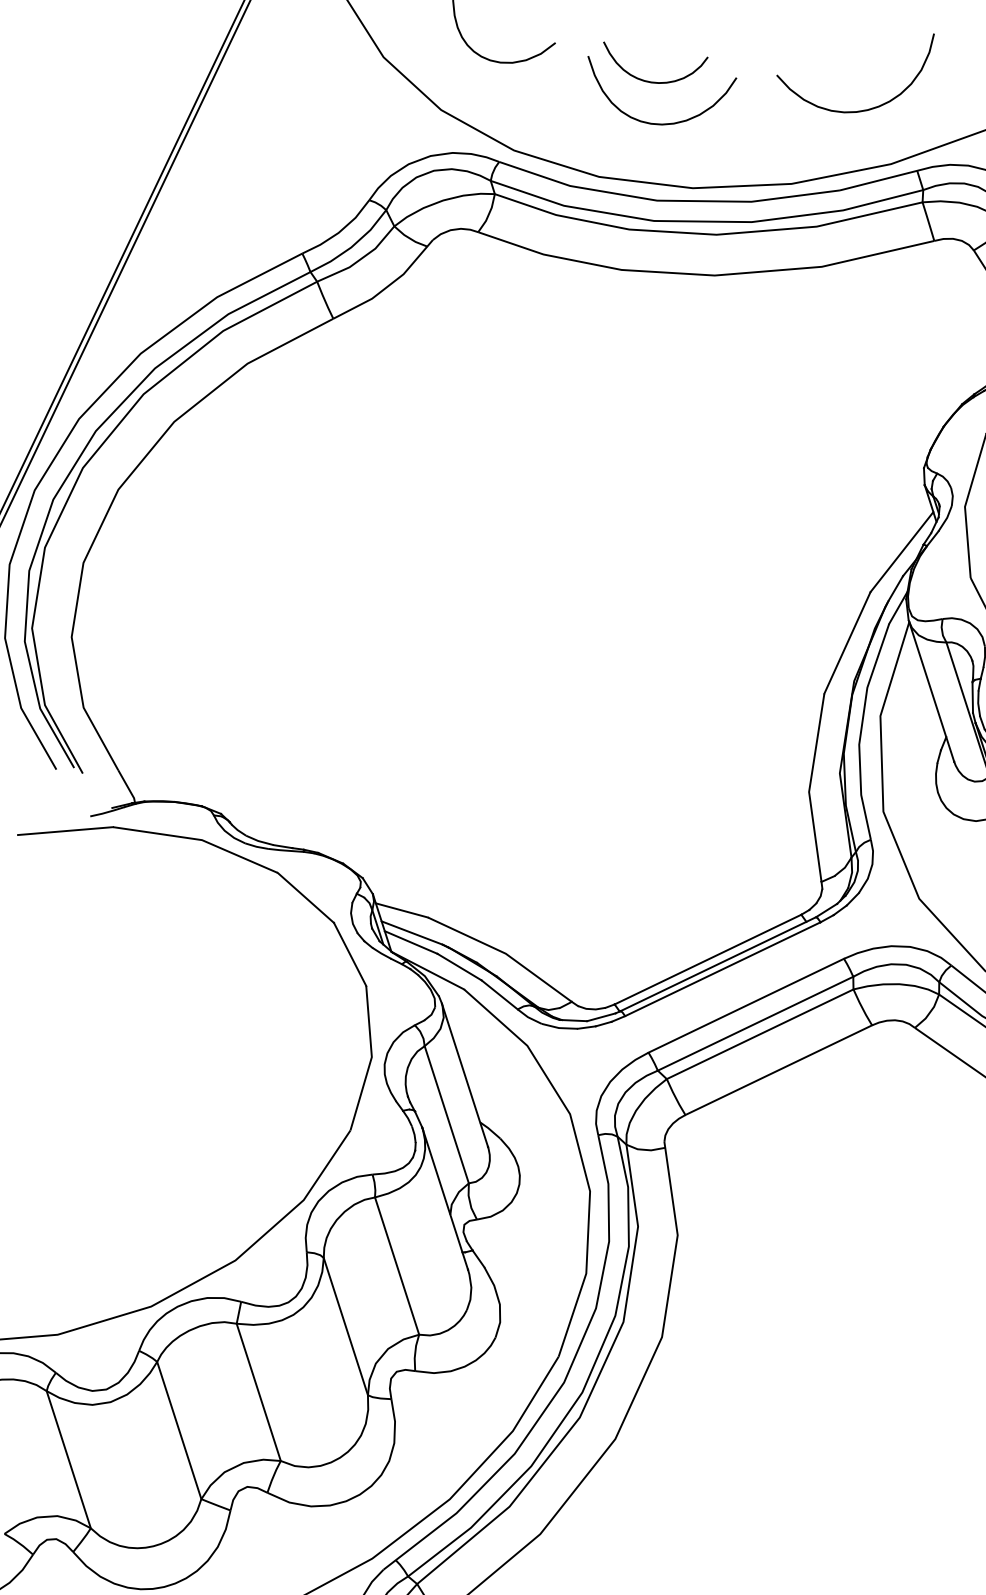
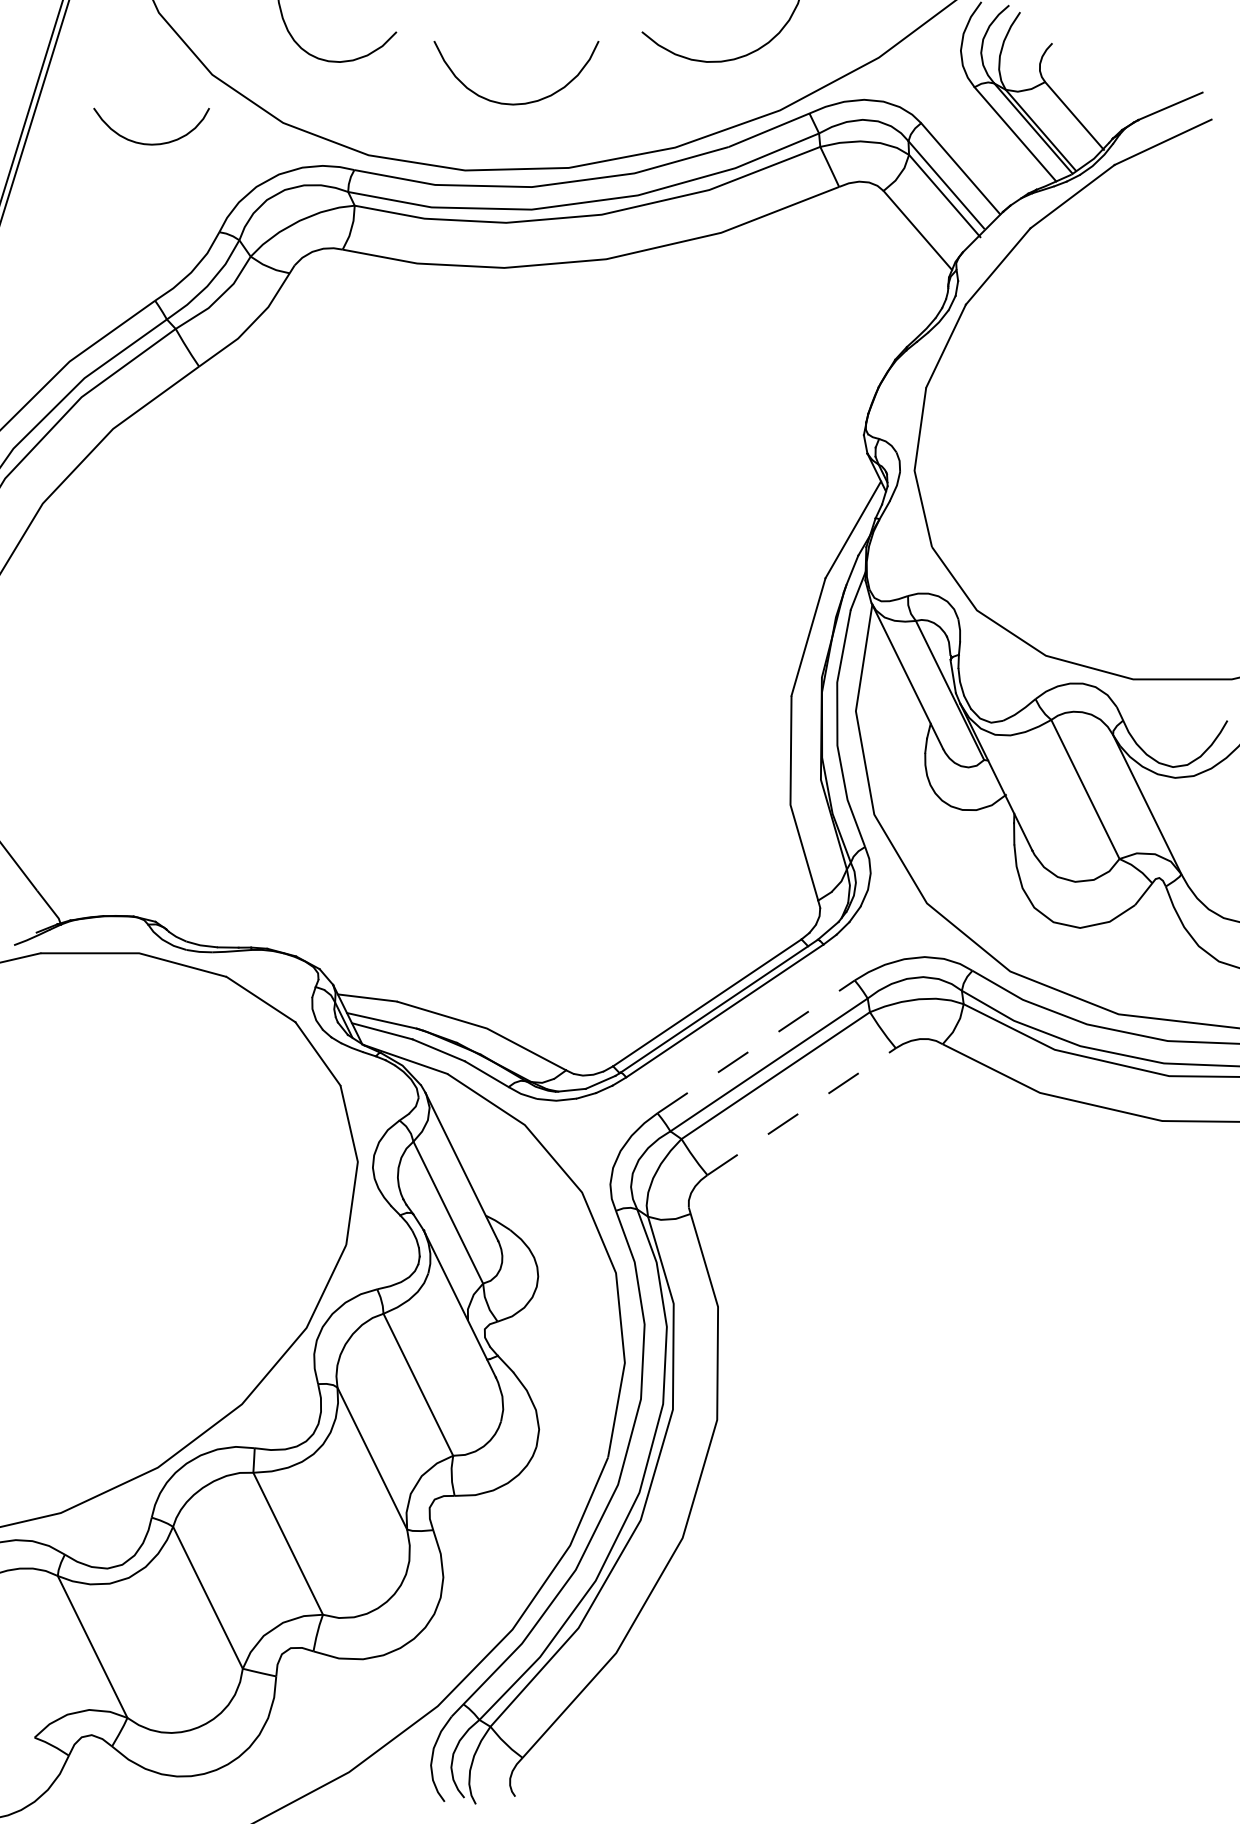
curve: (651, 81) -> (151, 143), moved
line: (746, 1005) -> (756, 1046), solid -> dashed
line: (778, 1069) -> (801, 1111), solid -> dashed

